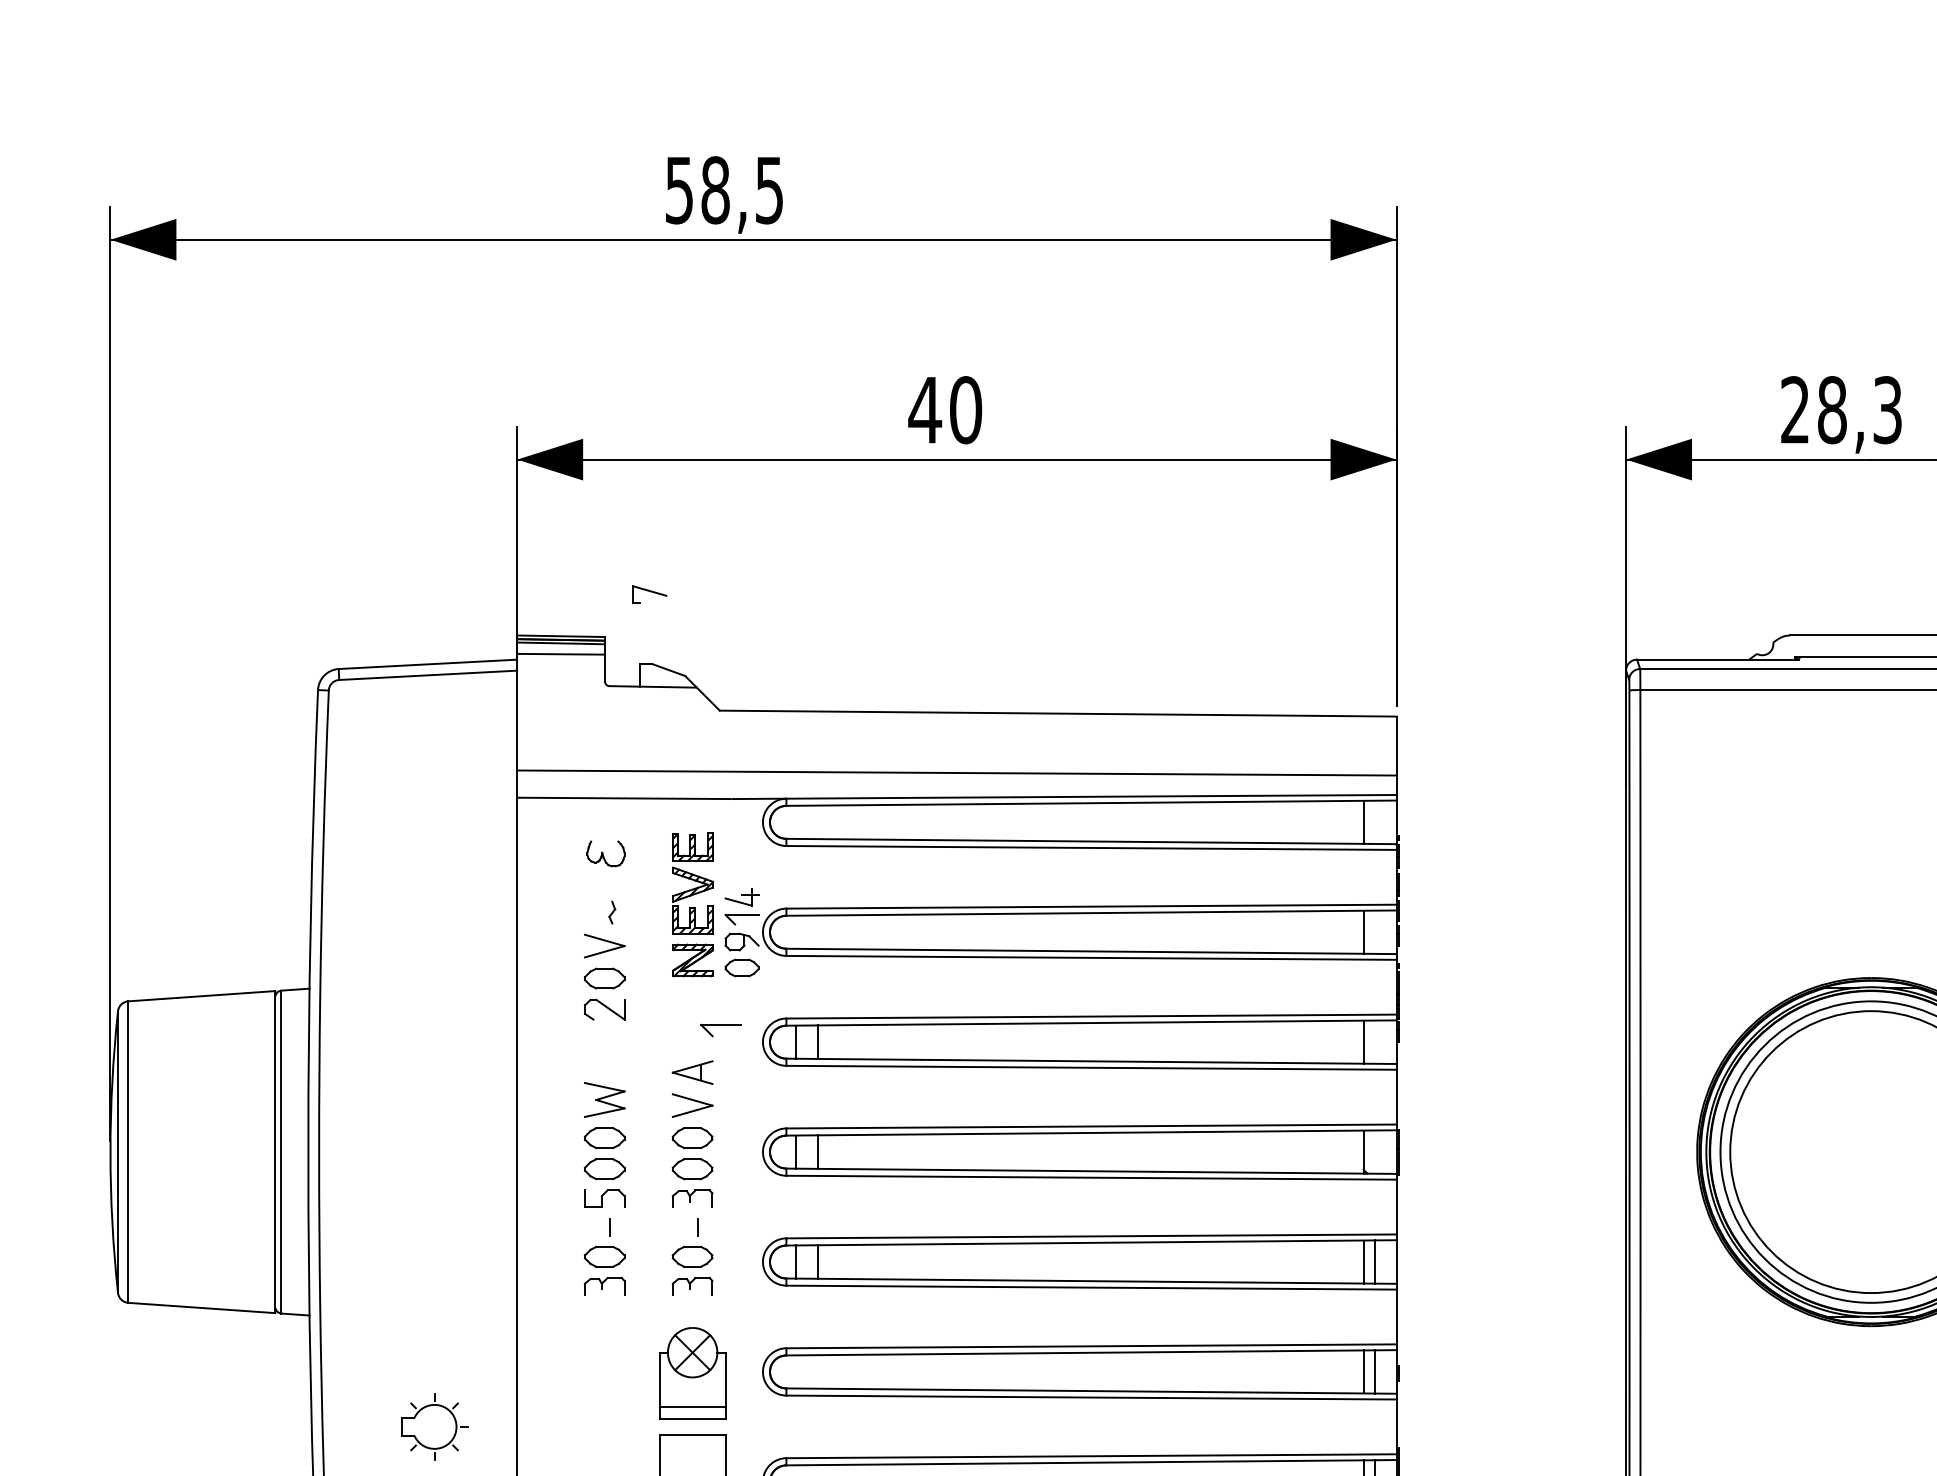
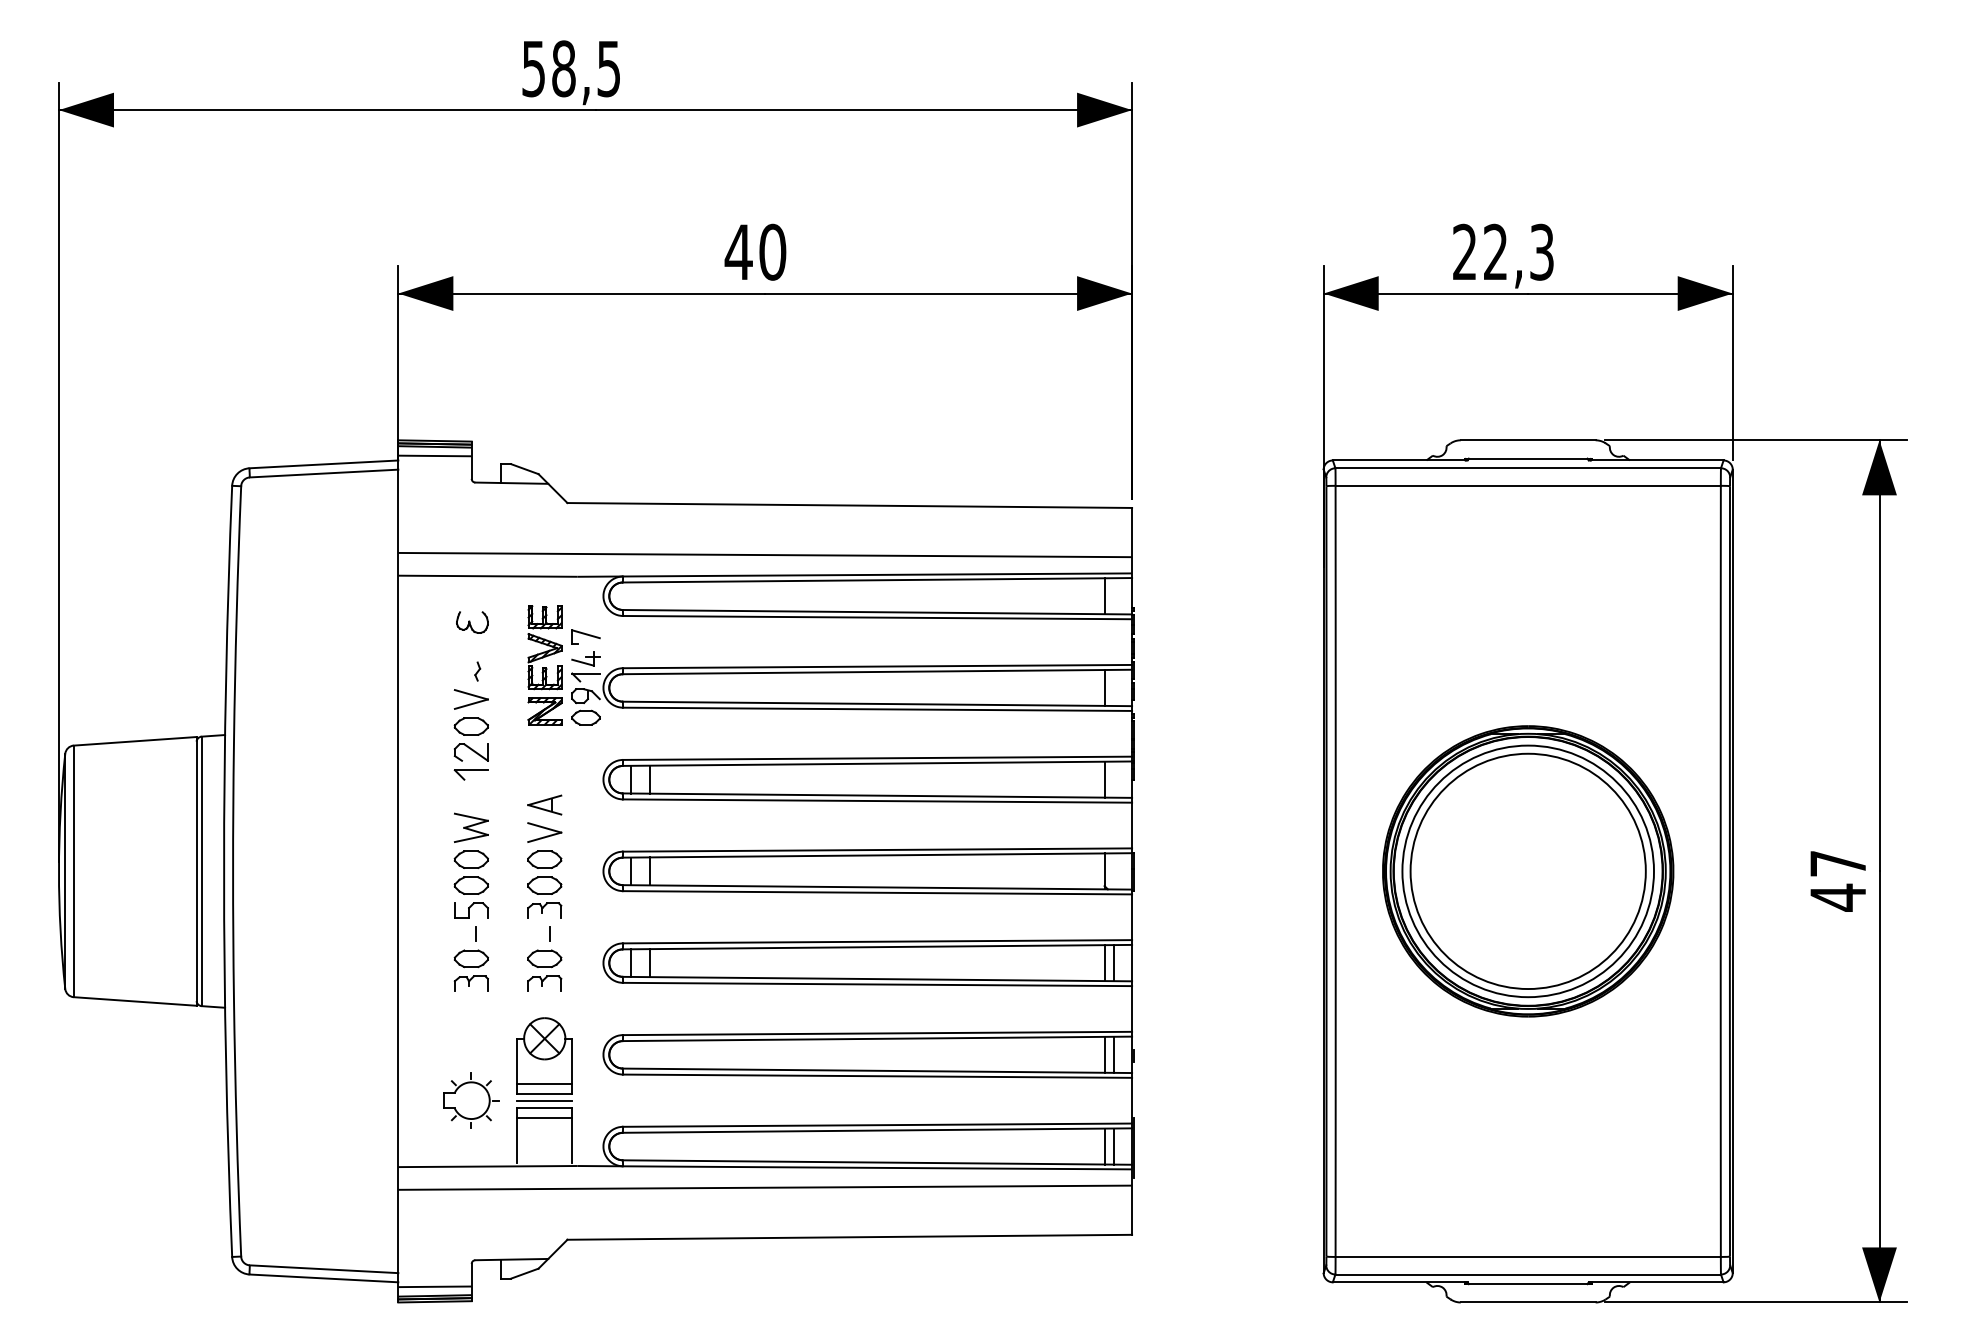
text: (1832, 409) -> (1495, 251), 28,3 -> 22,3
part: (649, 593) -> (585, 636), moved
part: (719, 1029) -> (470, 774), moved
part: (434, 1426) -> (471, 1100), moved
line: (692, 1426) -> (544, 1100), added
line: (692, 1447) -> (544, 1117), added

